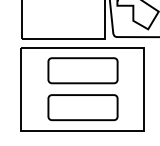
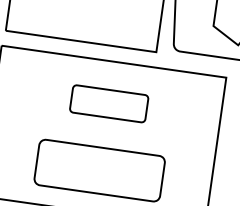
part: (82, 70) -> (108, 103), size x0.6

